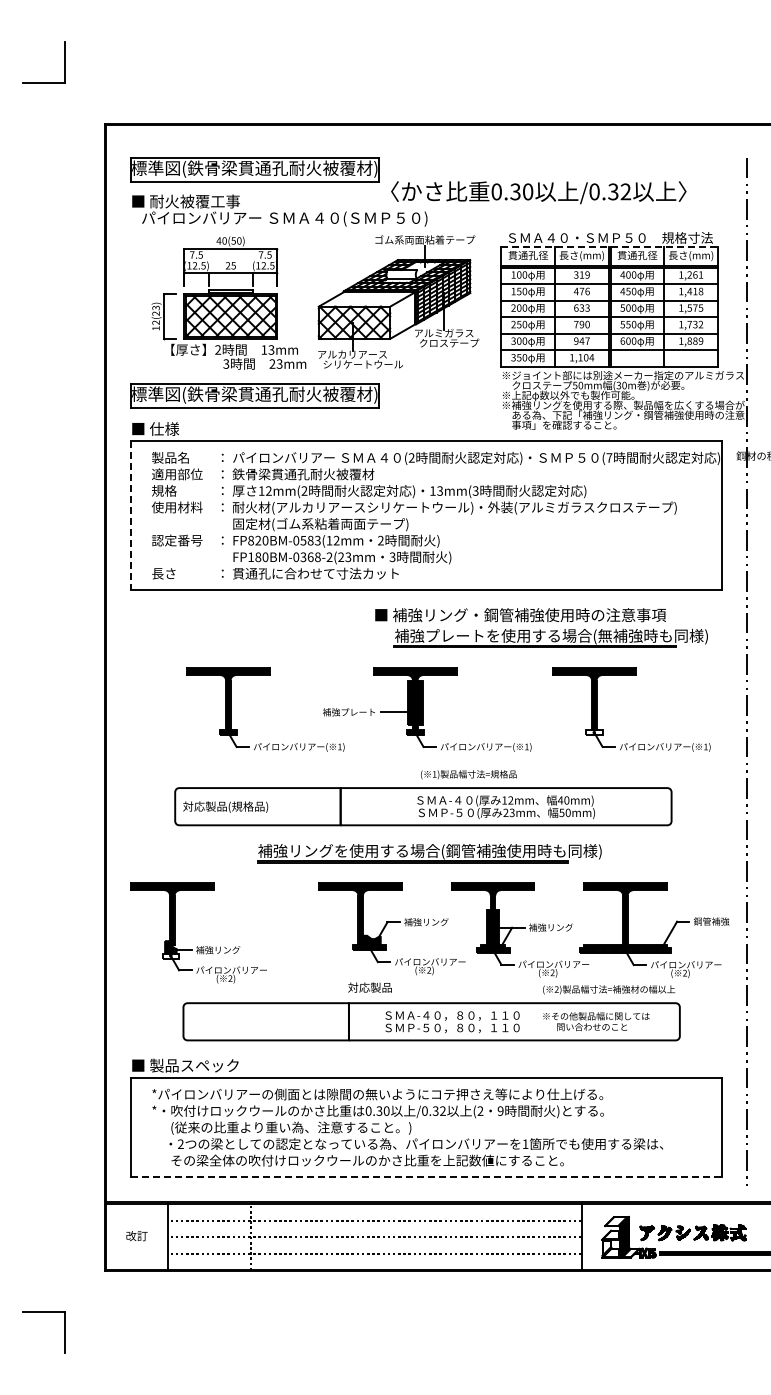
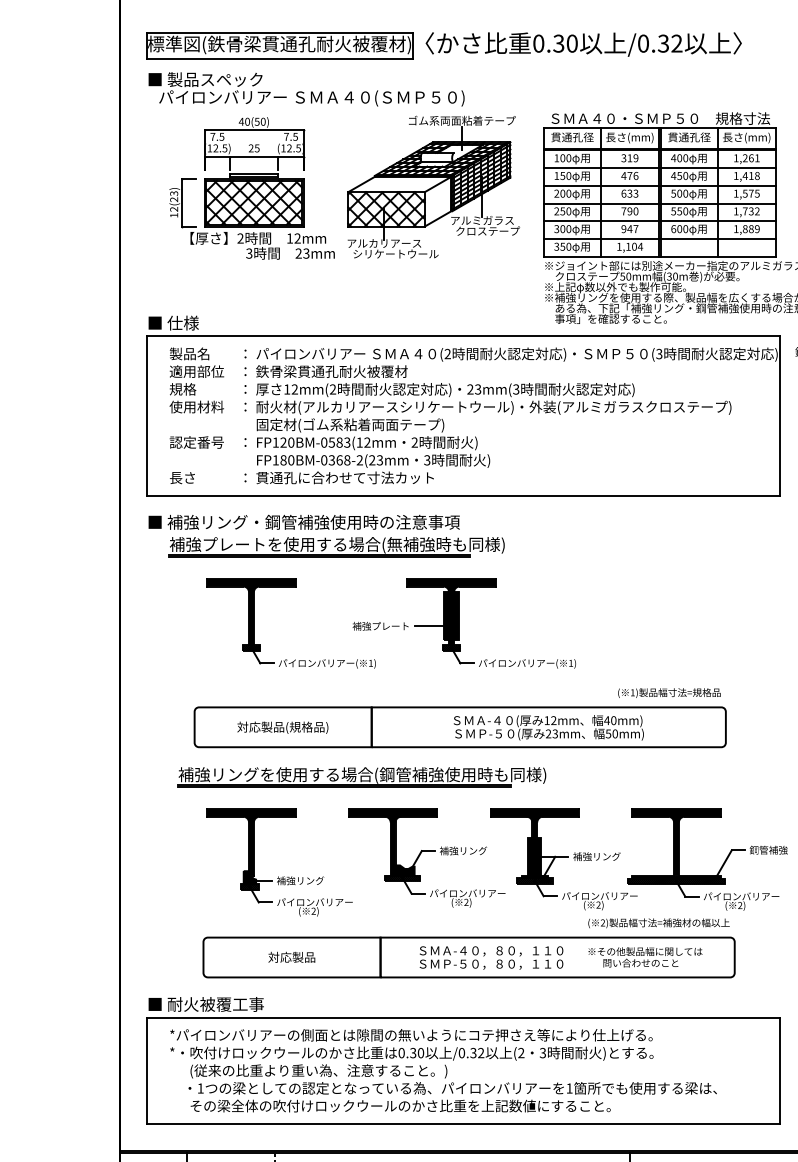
text: (538, 192) -> (583, 44), moved
text: (194, 201) -> (215, 79), ■ 耐火被覆工事 -> ■ 製品スペック
line: (610, 247) -> (660, 128), dashed -> solid
text: (271, 350) -> (297, 239), 13mm -> 12mm
part: (254, 395) -> (279, 287), removed
text: (609, 457) -> (659, 353), (7 -> (3
text: (432, 490) -> (469, 388), 13mm(3 -> 23mm(3
line: (130, 516) -> (146, 416), dashed -> solid
text: (251, 540) -> (276, 442), FP820BM-0583(12mm -> FP120BM-0583(12mm
part: (541, 627) -> (326, 535), moved
part: (631, 675) -> (682, 586), removed
text: (468, 774) -> (669, 692), moved
text: (225, 806) -> (282, 727), moved
part: (429, 853) -> (361, 777), moved
part: (197, 946) -> (278, 876), moved
text: (369, 987) -> (291, 957), moved
text: (194, 1065) -> (215, 1004), ■ 製品スペック -> ■ 耐火被覆工事
text: (500, 1110) -> (542, 1052), 9 -> 3
text: (180, 1143) -> (200, 1087), 2 -> 1
line: (426, 1177) -> (463, 1124), dashed -> solid

